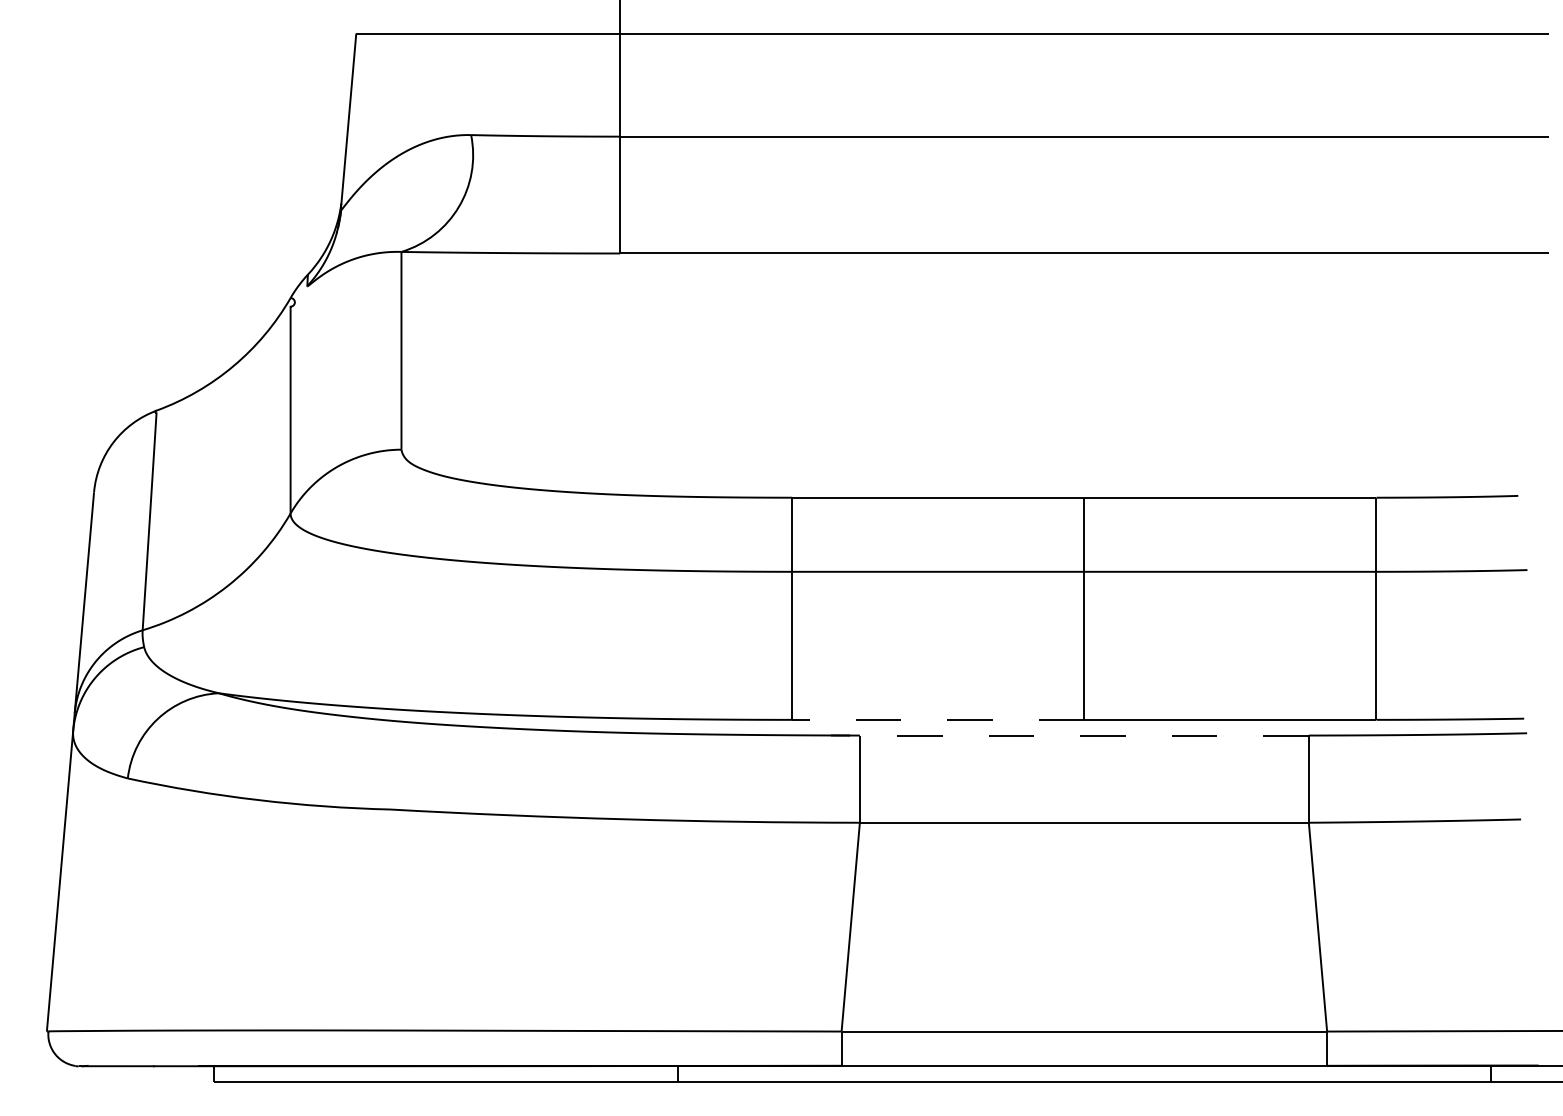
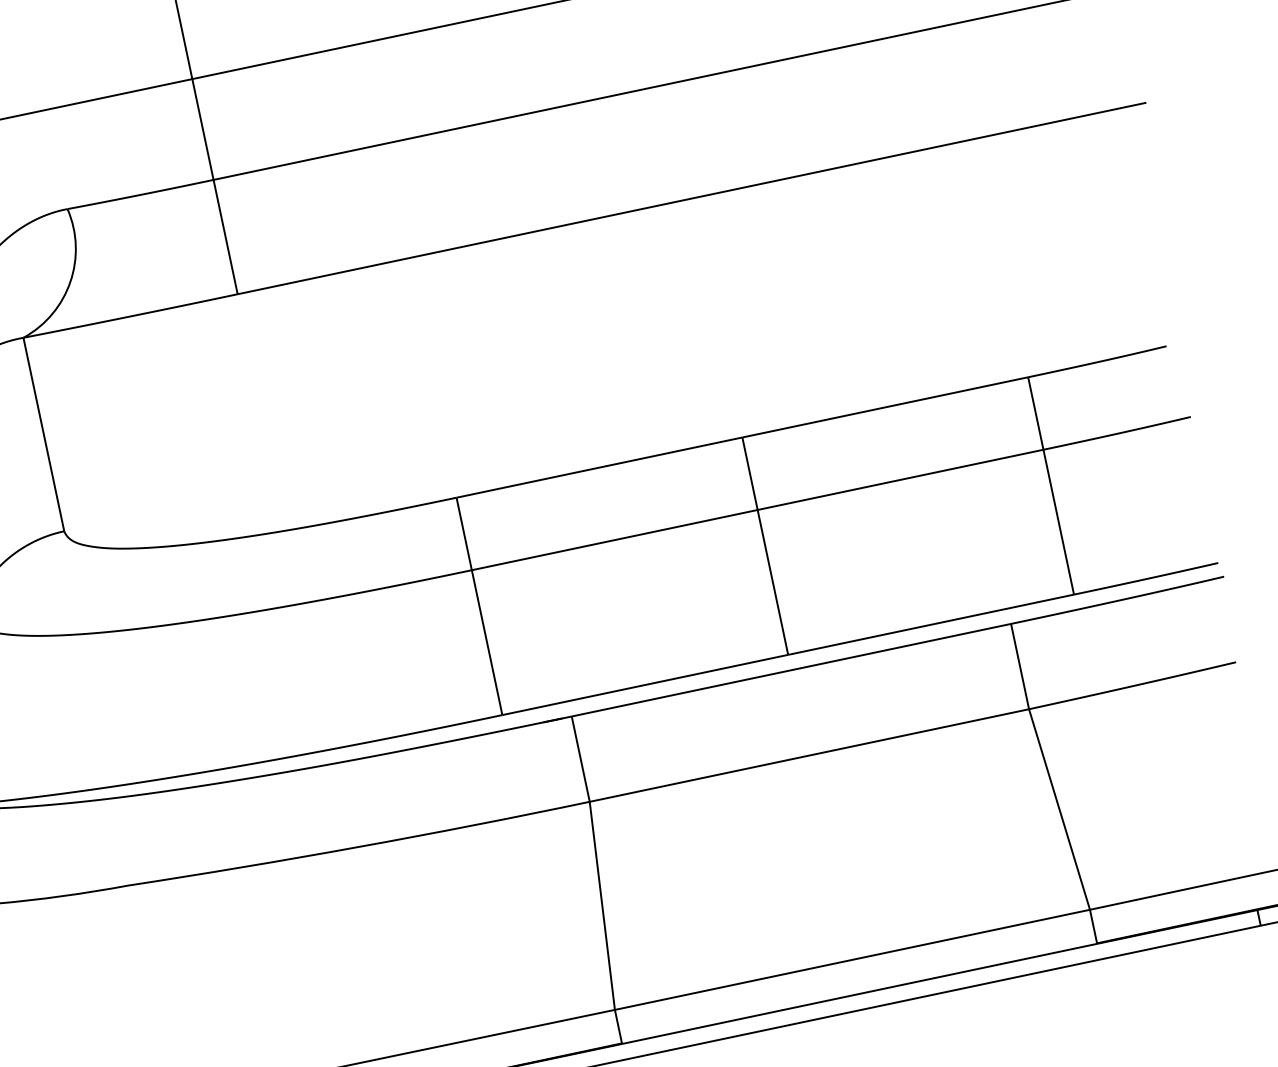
line: (937, 719) -> (644, 684), dashed -> solid
line: (1083, 735) -> (790, 670), dashed -> solid

